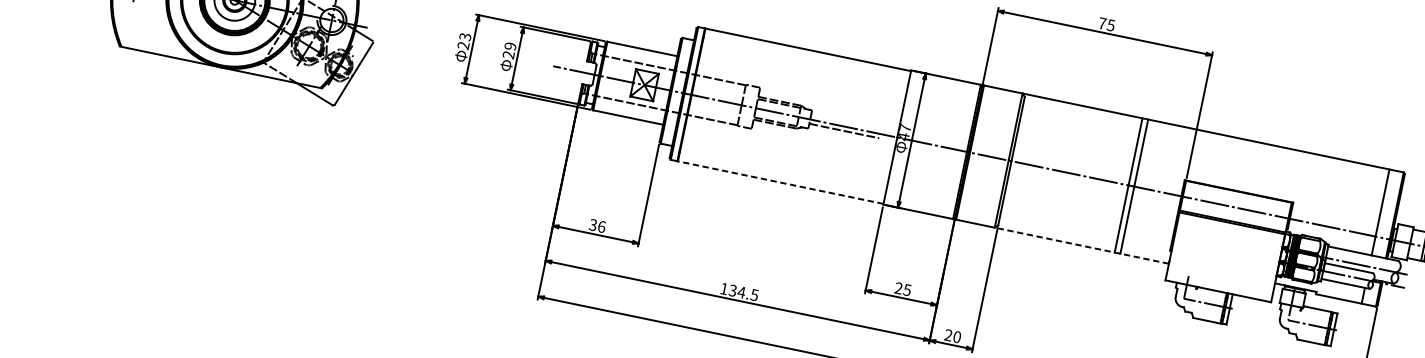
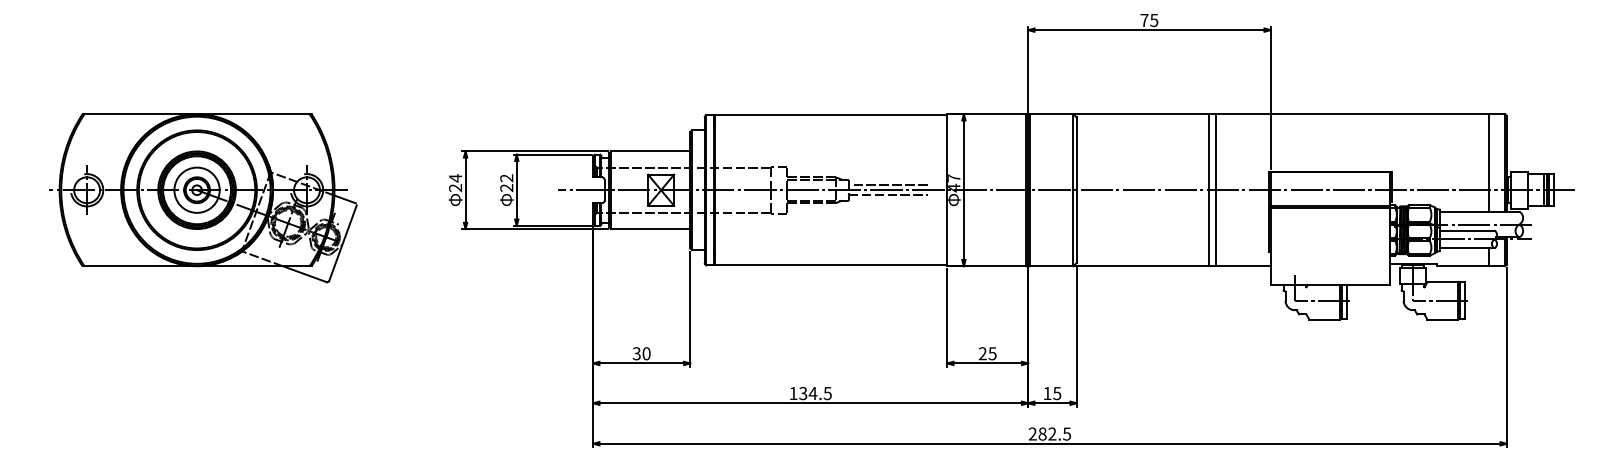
text: (465, 37) -> (455, 178), 23 -> 24
text: (511, 46) -> (507, 178), 29 -> 22
line: (845, 122) -> (887, 185), added
line: (780, 182) -> (830, 265), dashed -> solid
text: (601, 226) -> (646, 353), 36 -> 30
line: (1082, 246) -> (1172, 266), dashed -> solid
text: (953, 335) -> (1052, 392), 20 -> 15

